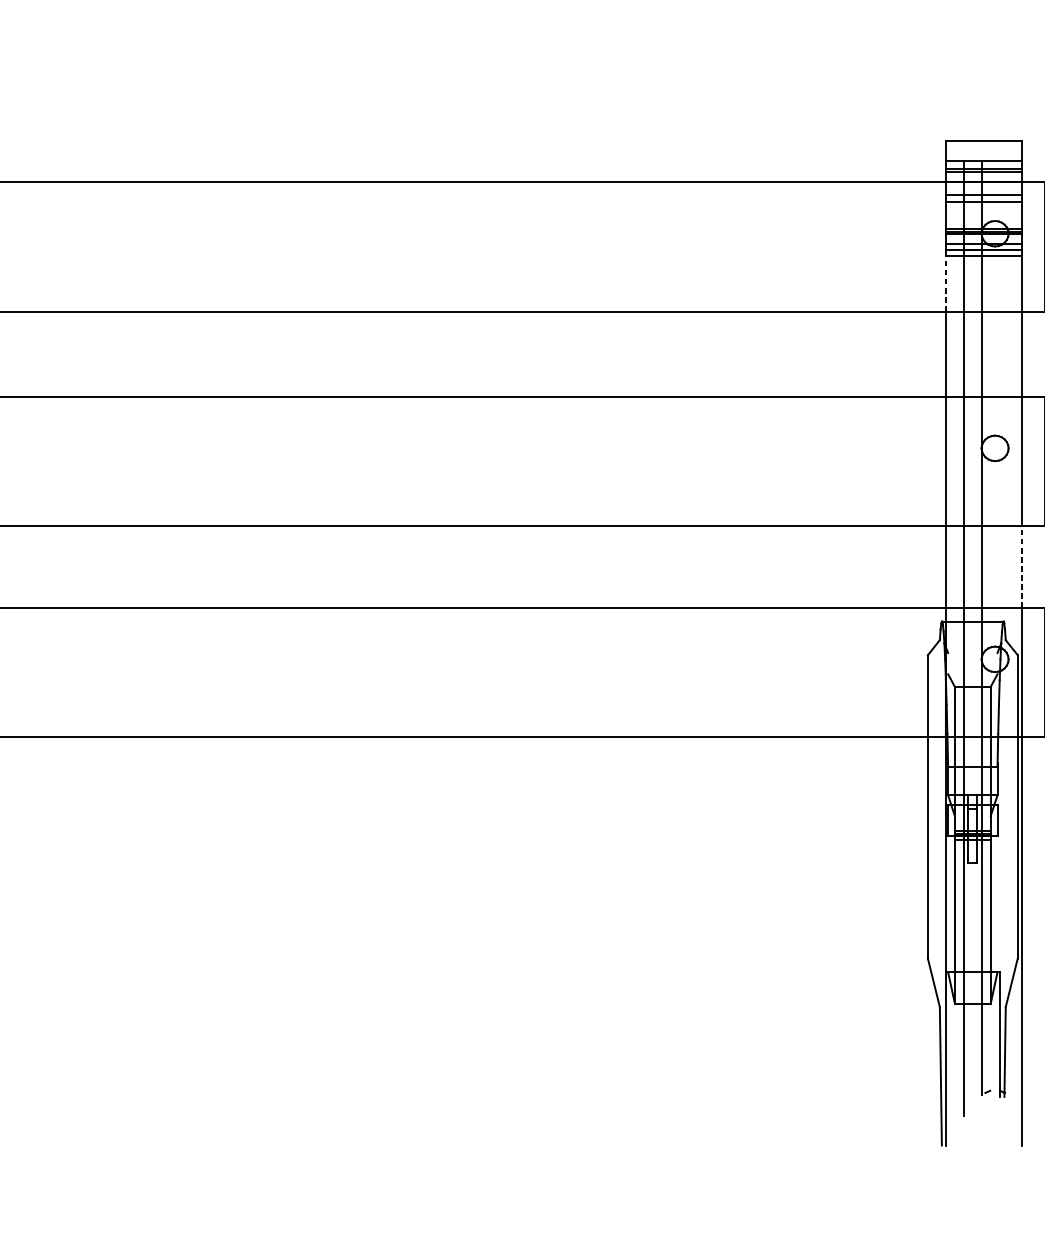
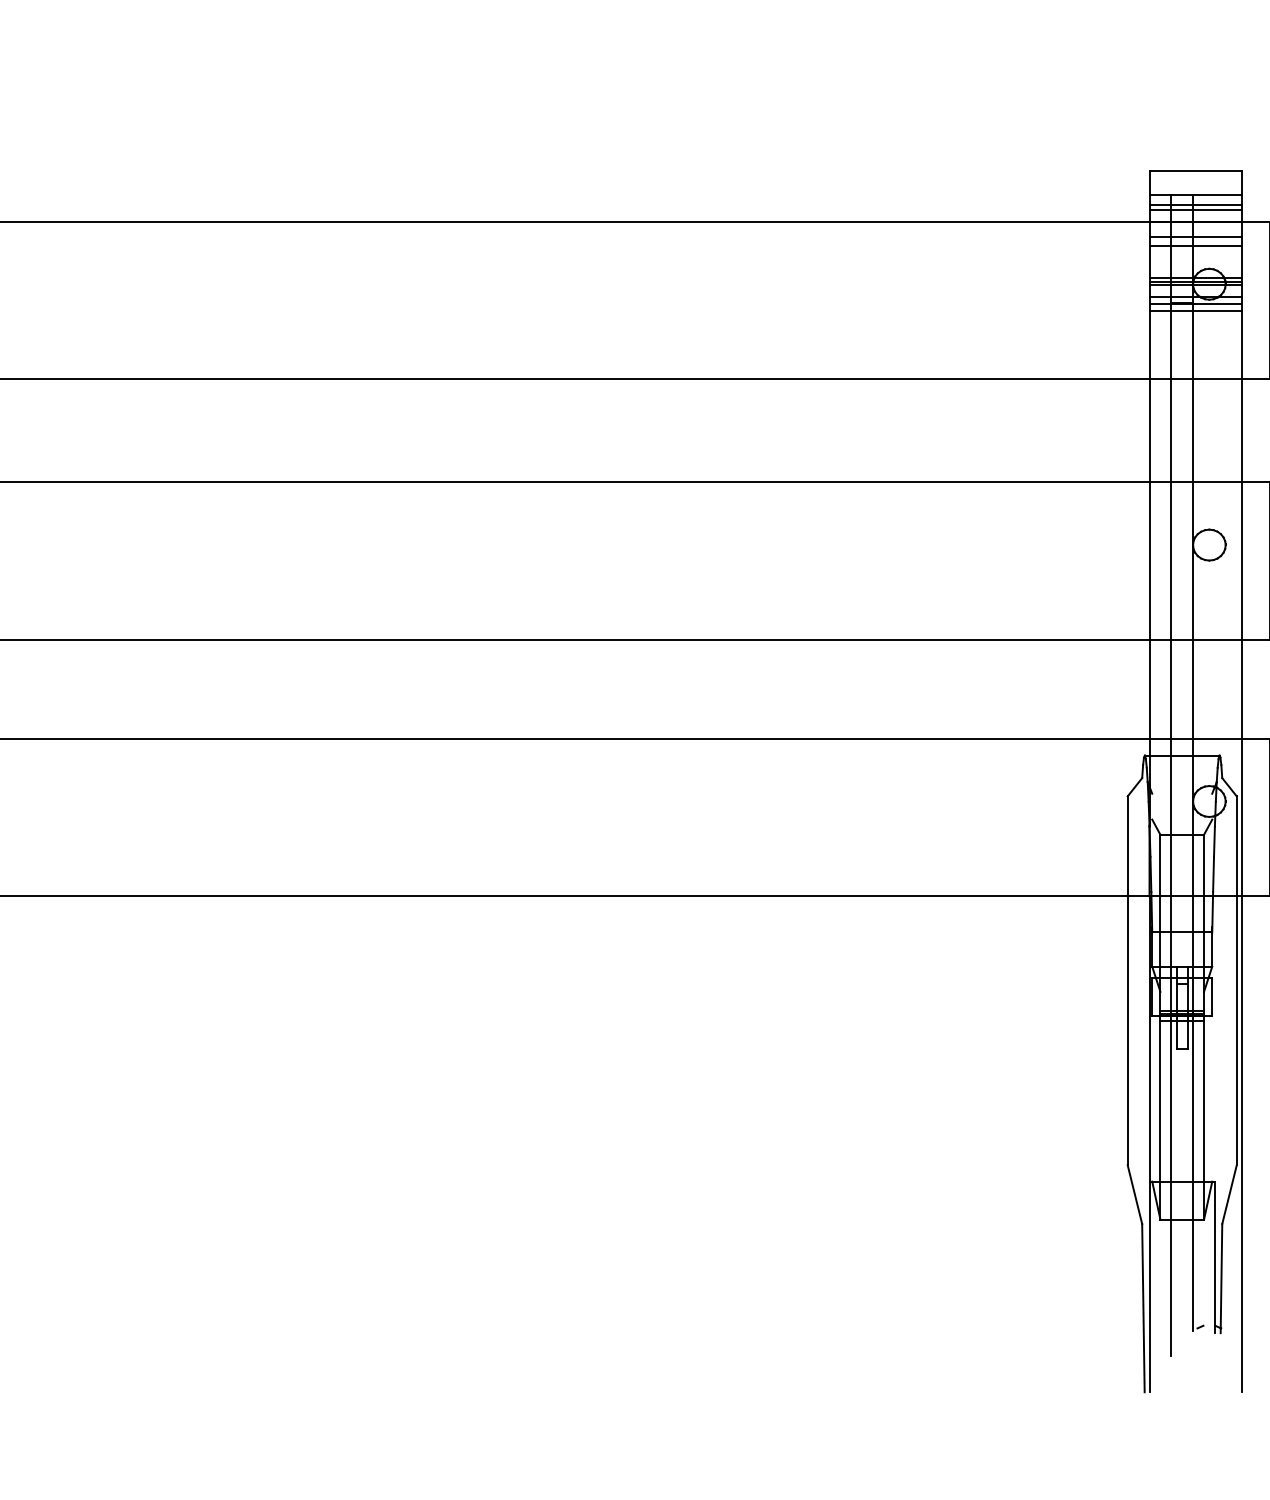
line: (945, 283) -> (1149, 344), dashed -> solid
line: (1022, 567) -> (1242, 689), dashed -> solid

